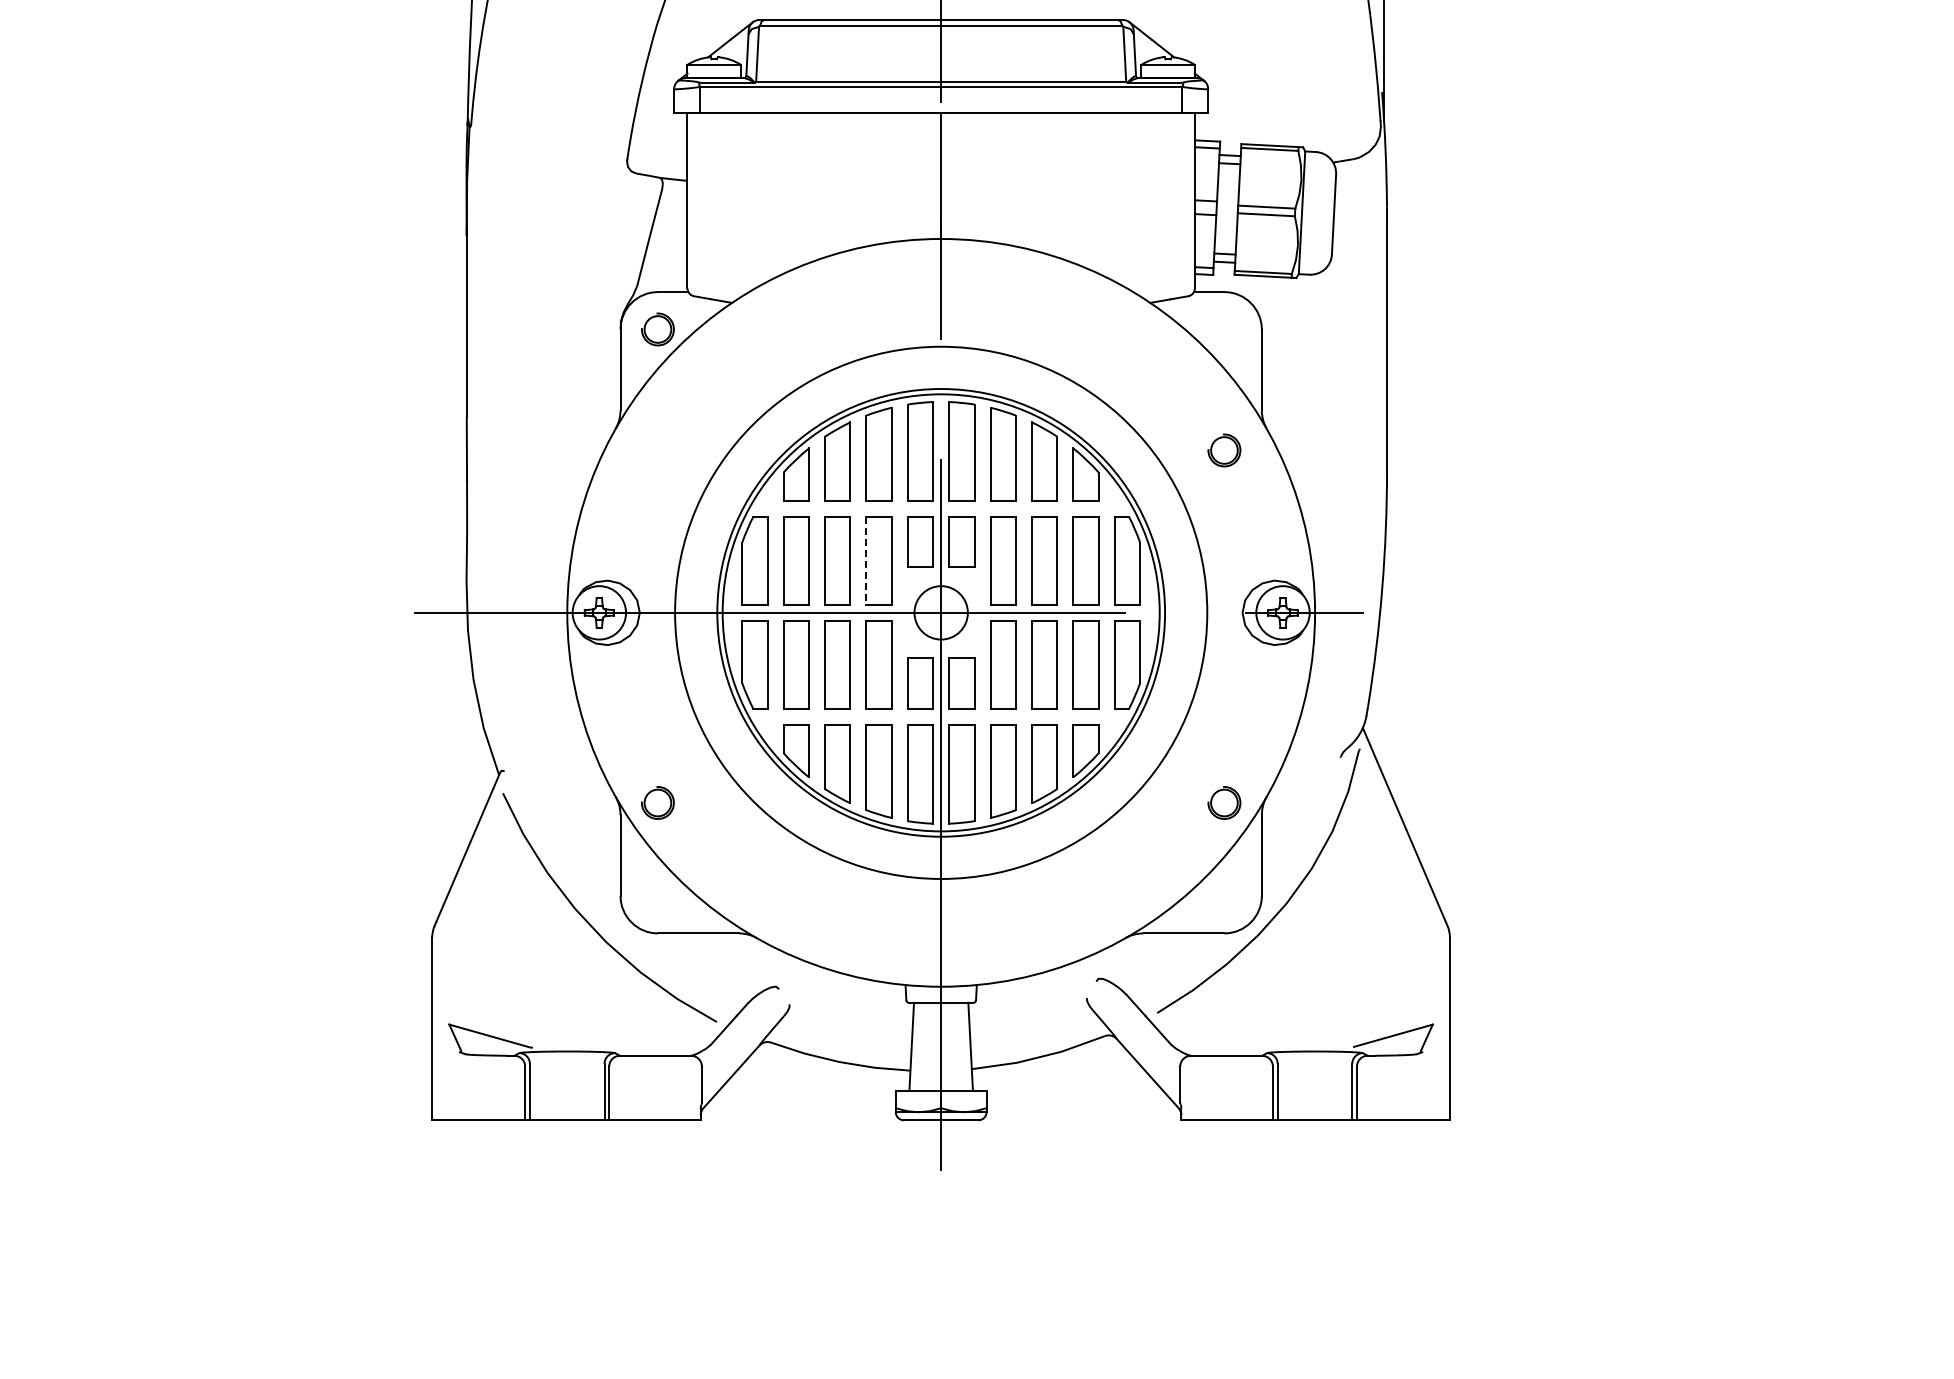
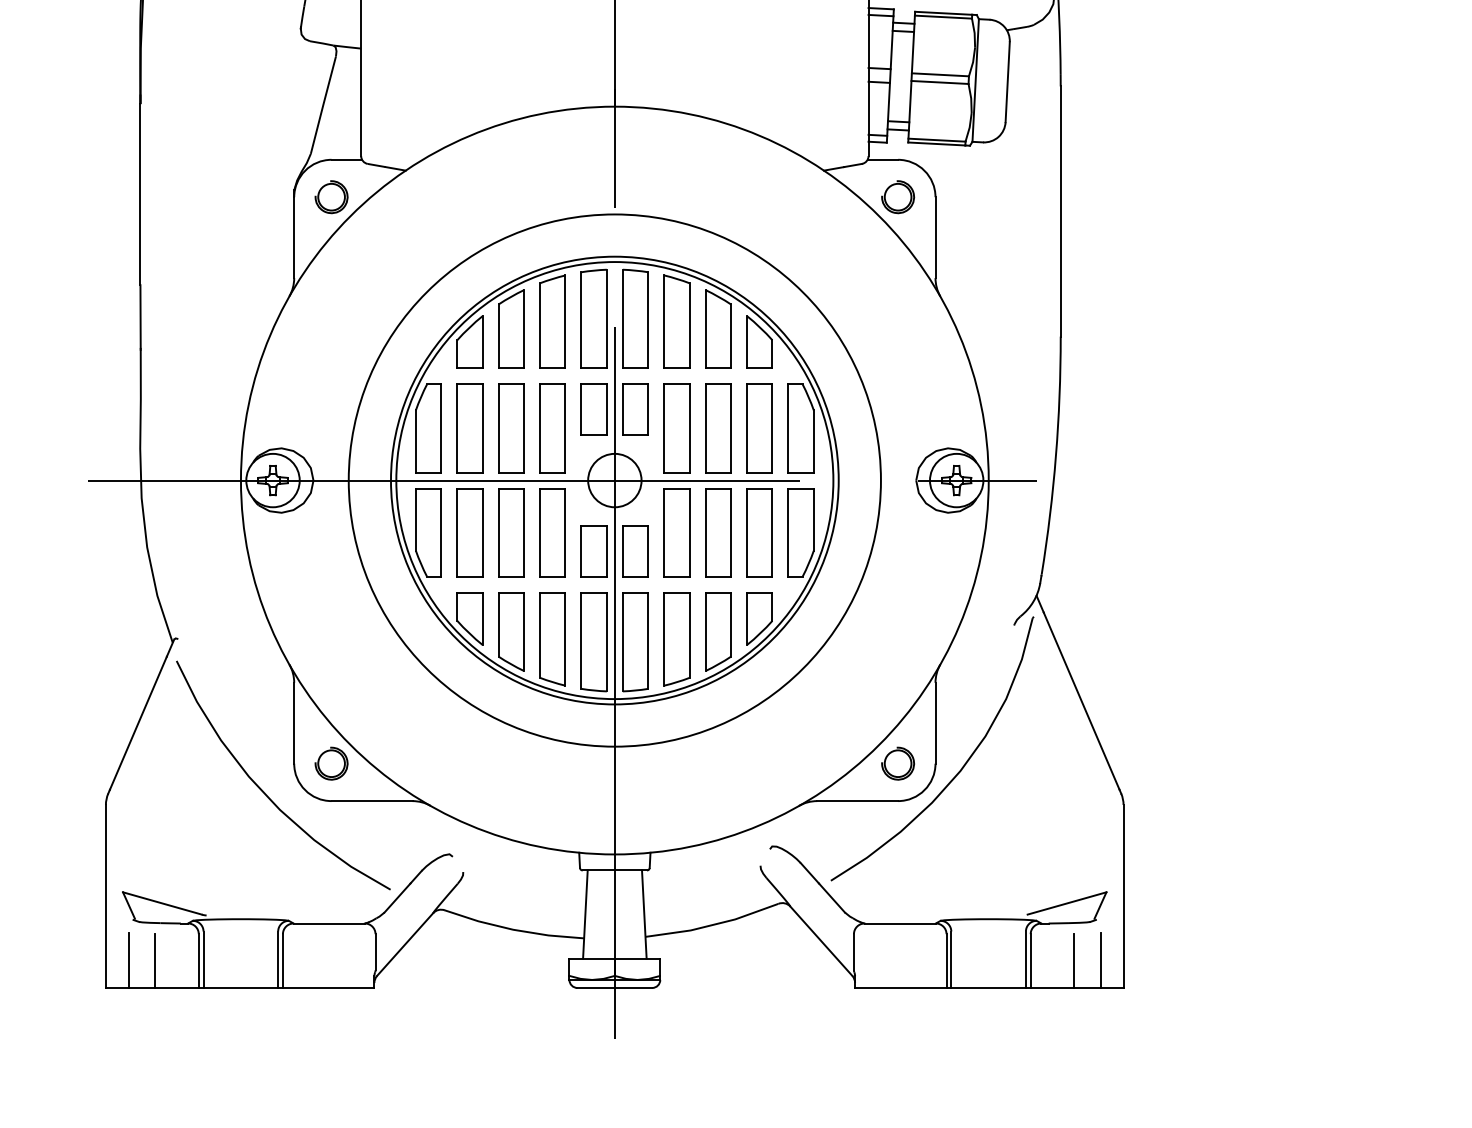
part: (1224, 450) -> (898, 197), moved
line: (866, 561) -> (540, 429), dashed -> solid
part: (657, 802) -> (331, 763), moved
part: (1224, 802) -> (898, 763), moved
line: (454, 1092) -> (128, 960), added
line: (1427, 1092) -> (1101, 960), added
line: (481, 1093) -> (155, 961), added
line: (1400, 1093) -> (1074, 961), added

